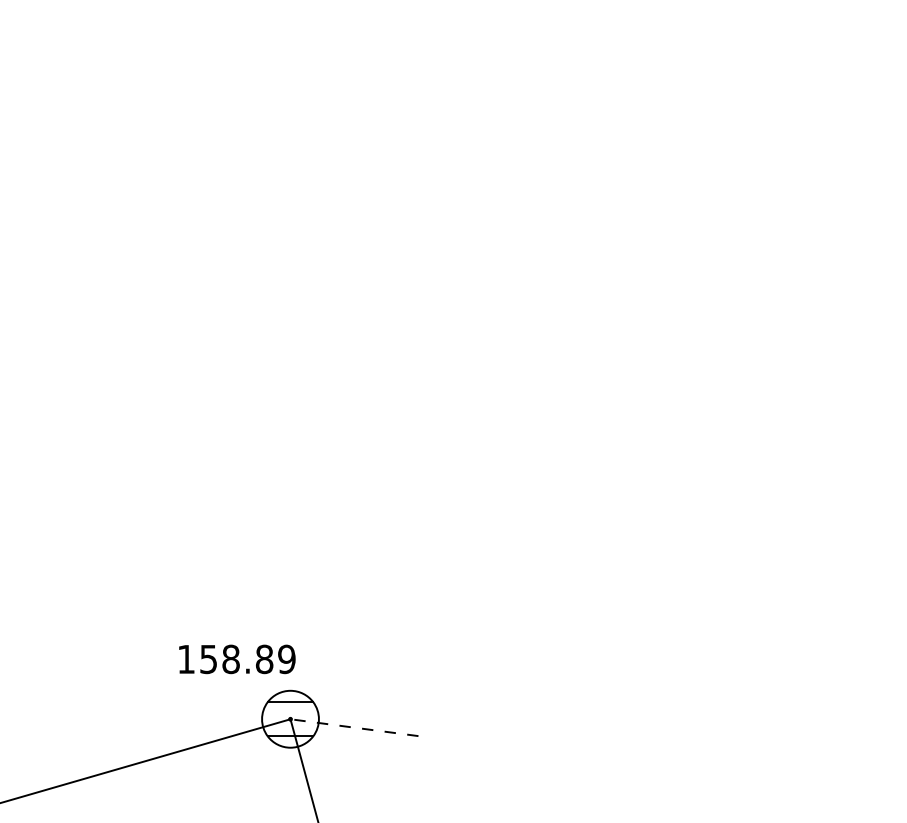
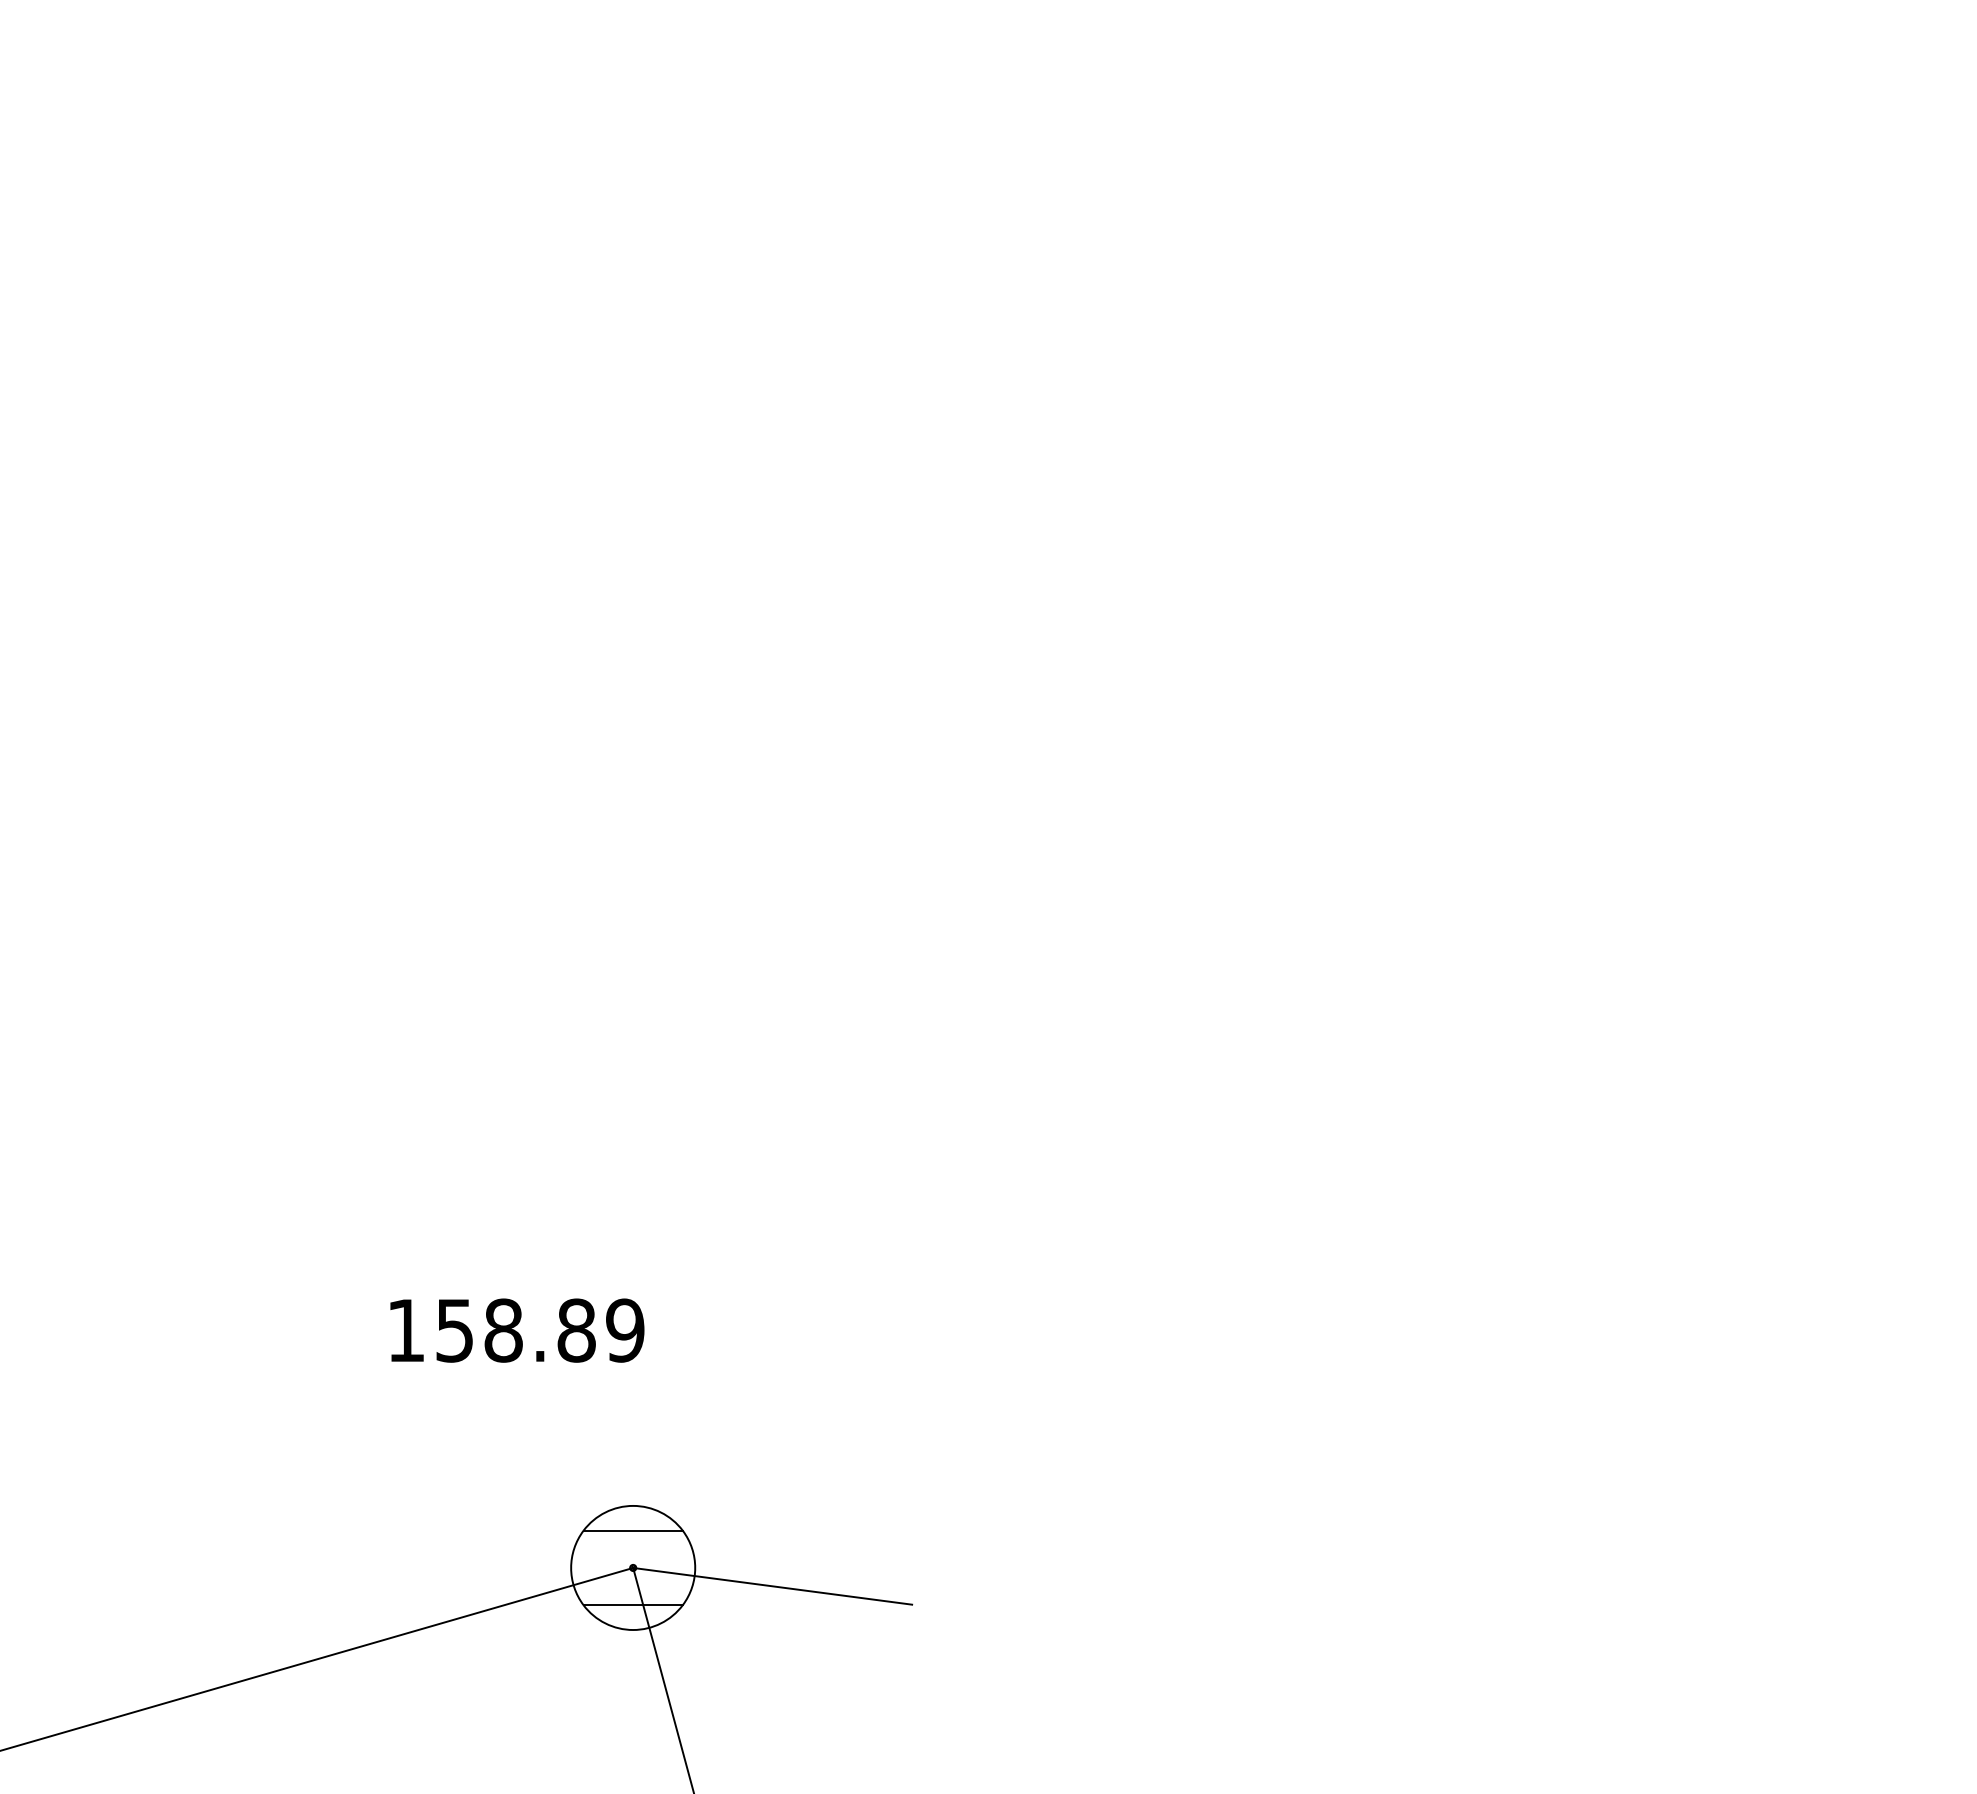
text: (237, 659) -> (517, 1330), moved
line: (354, 727) -> (772, 1585), dashed -> solid

